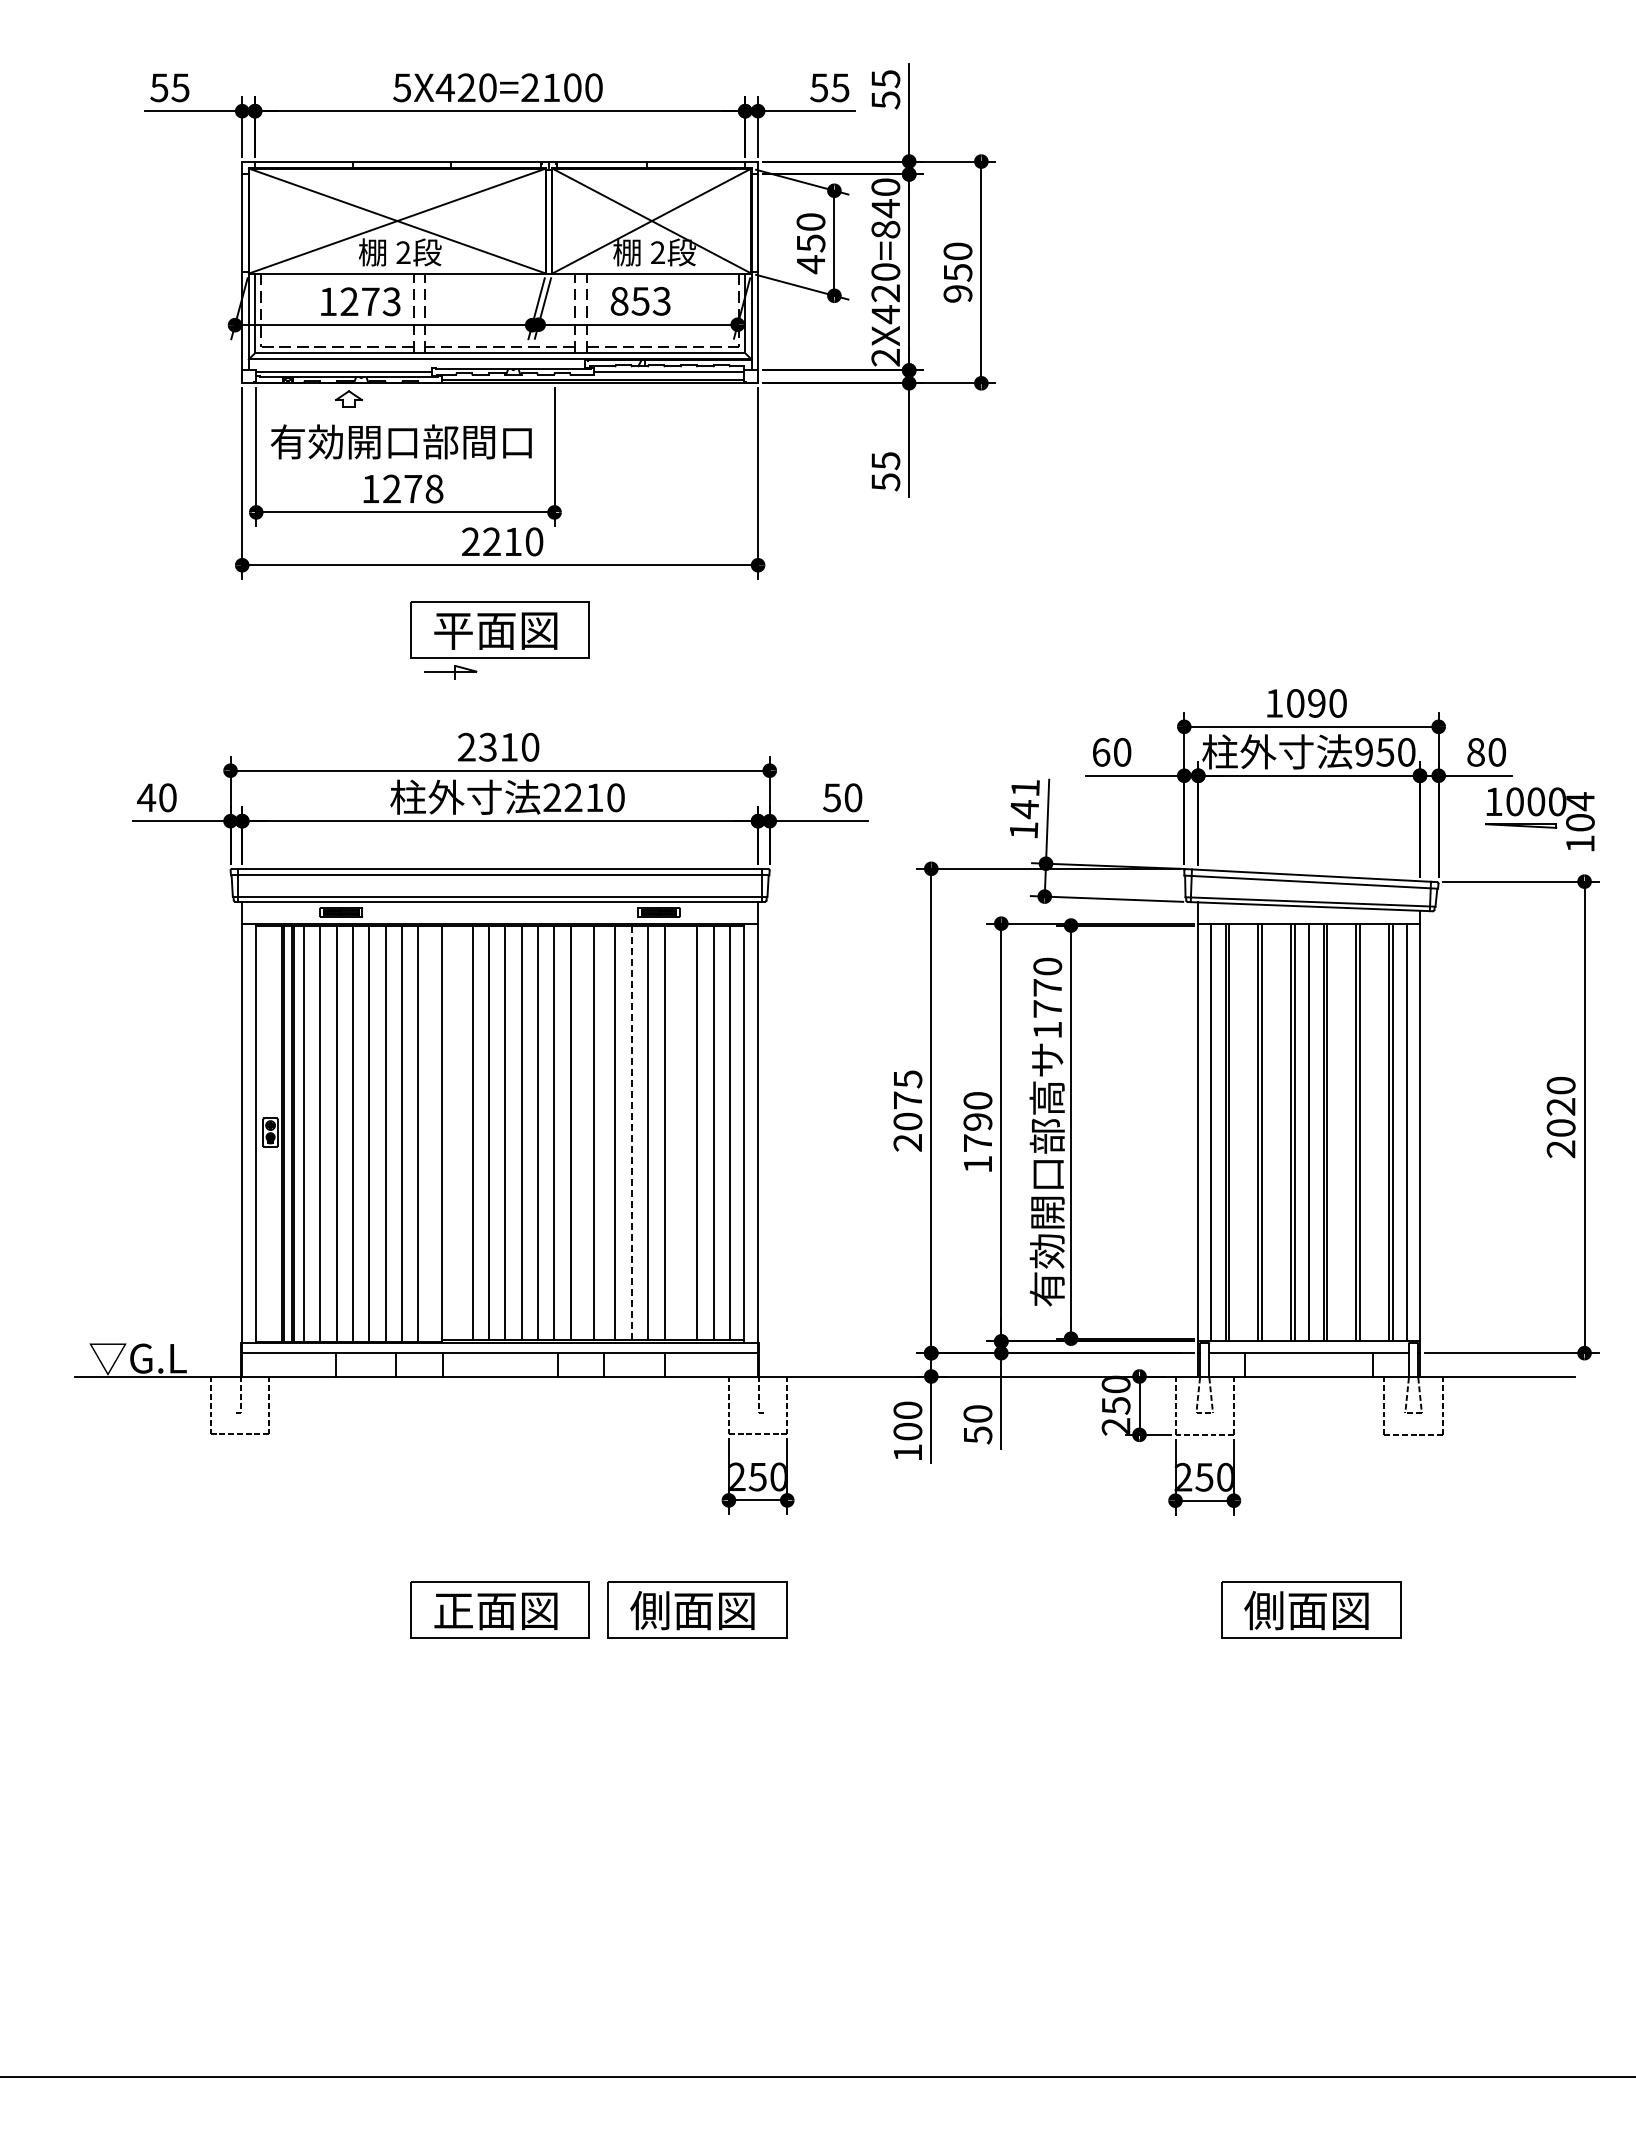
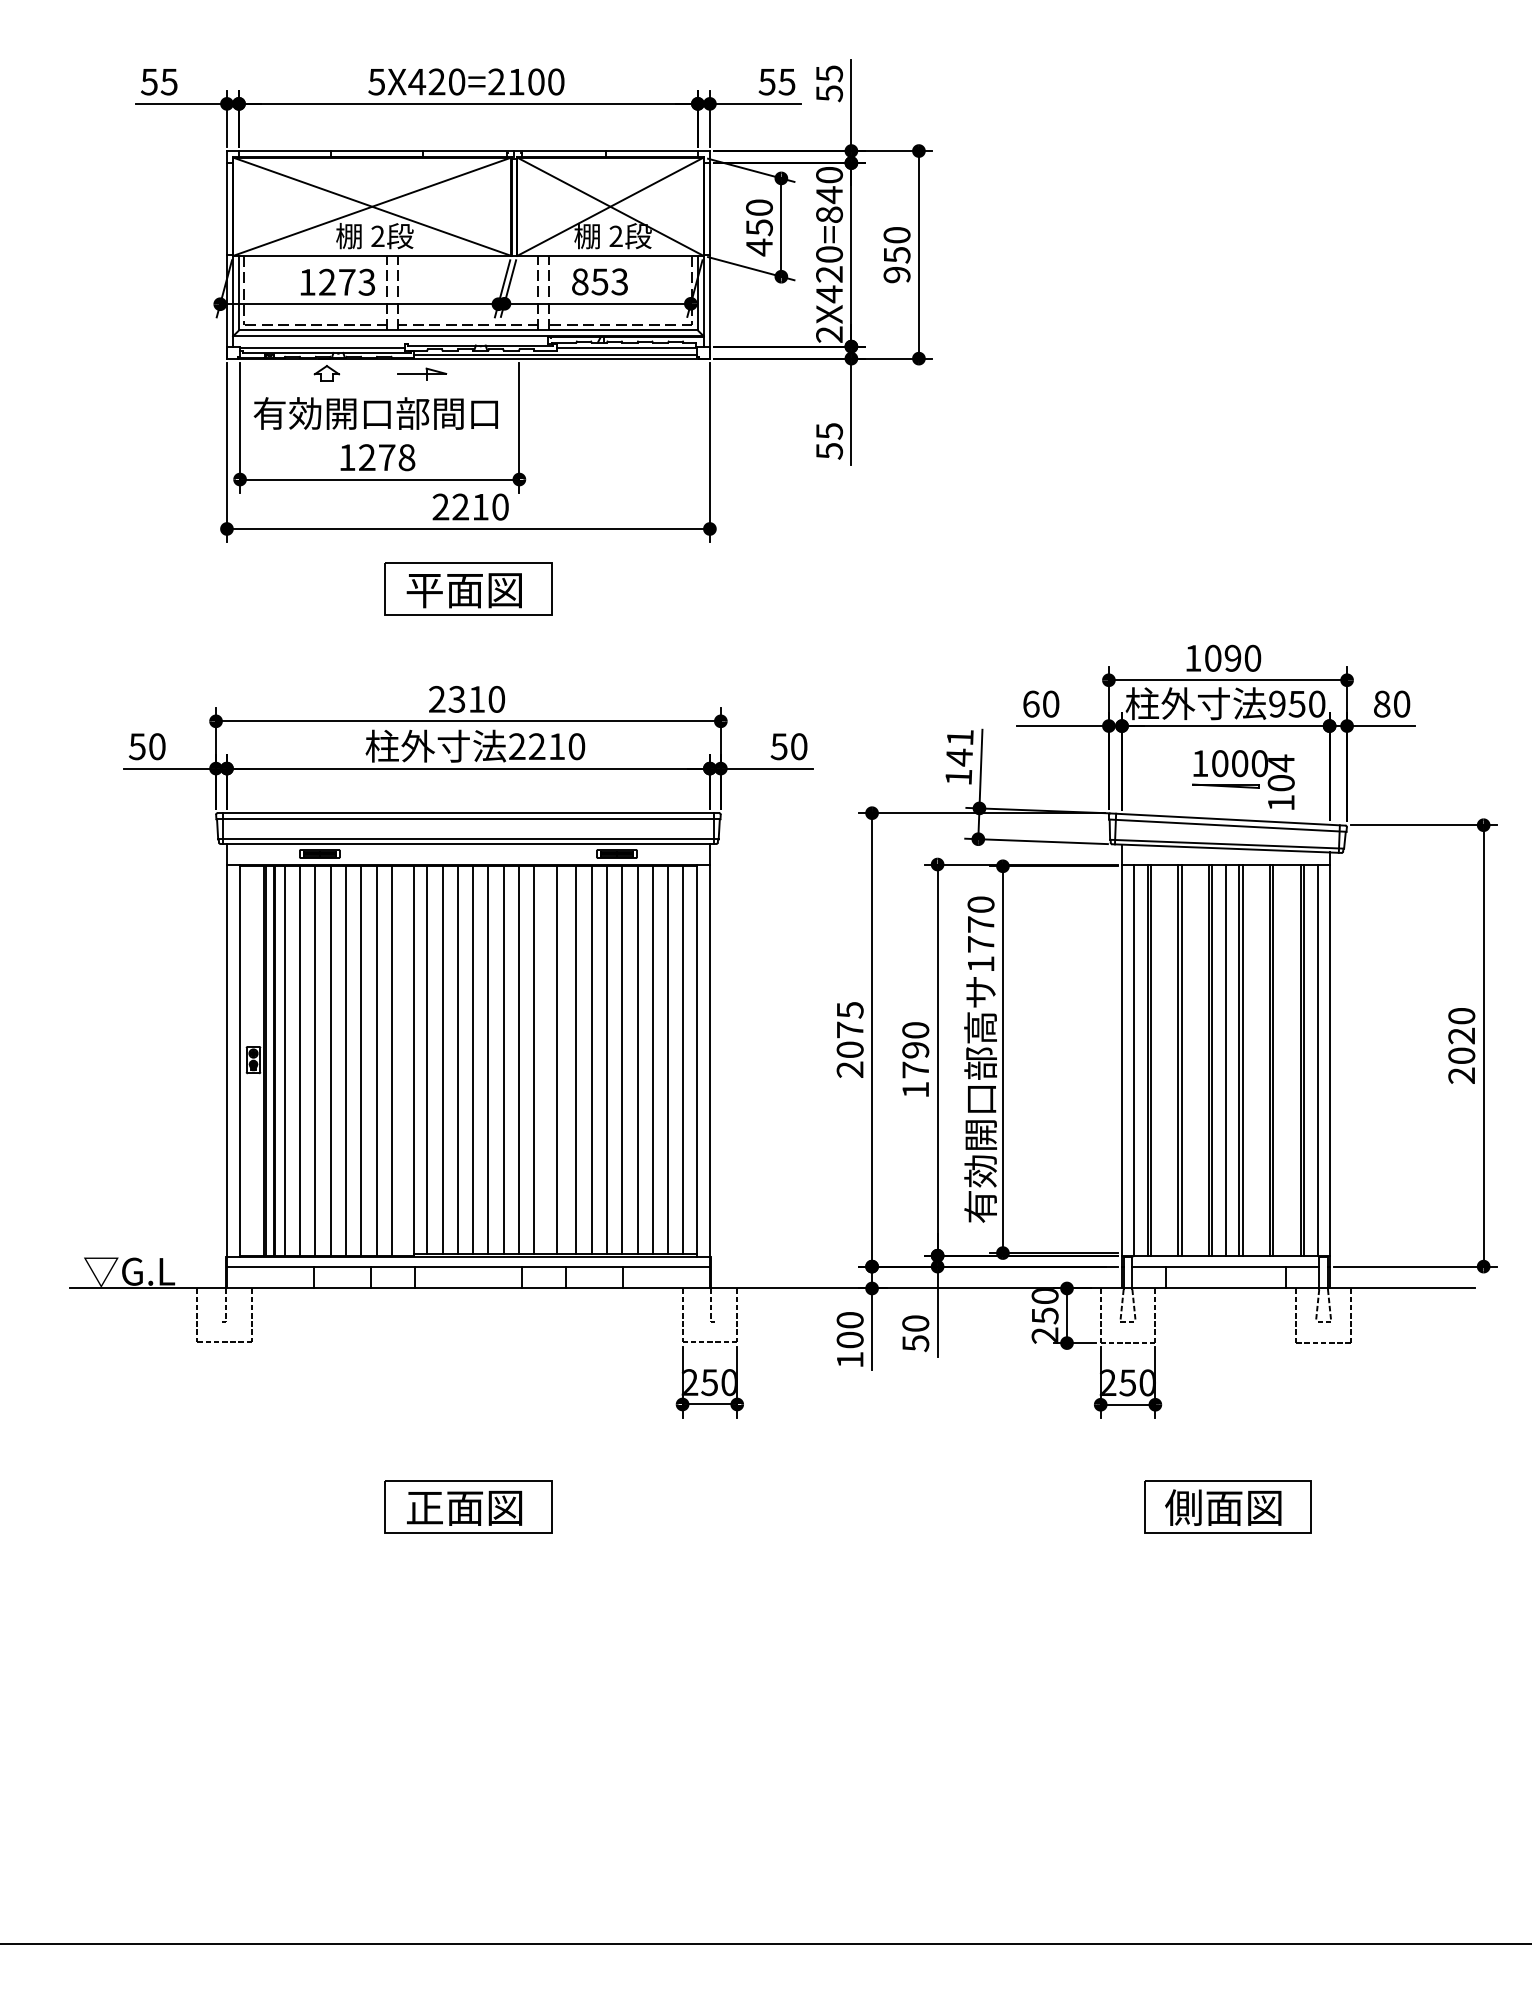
part: (450, 672) -> (421, 374), moved
text: (146, 797) -> (137, 746), 40 -> 50
part: (1539, 819) -> (1242, 780), moved
line: (456, 1132) -> (427, 1060), added
line: (680, 1132) -> (637, 1060), added
line: (631, 1133) -> (591, 1060), dashed -> solid
part: (697, 1609) -> (653, 1506), removed

